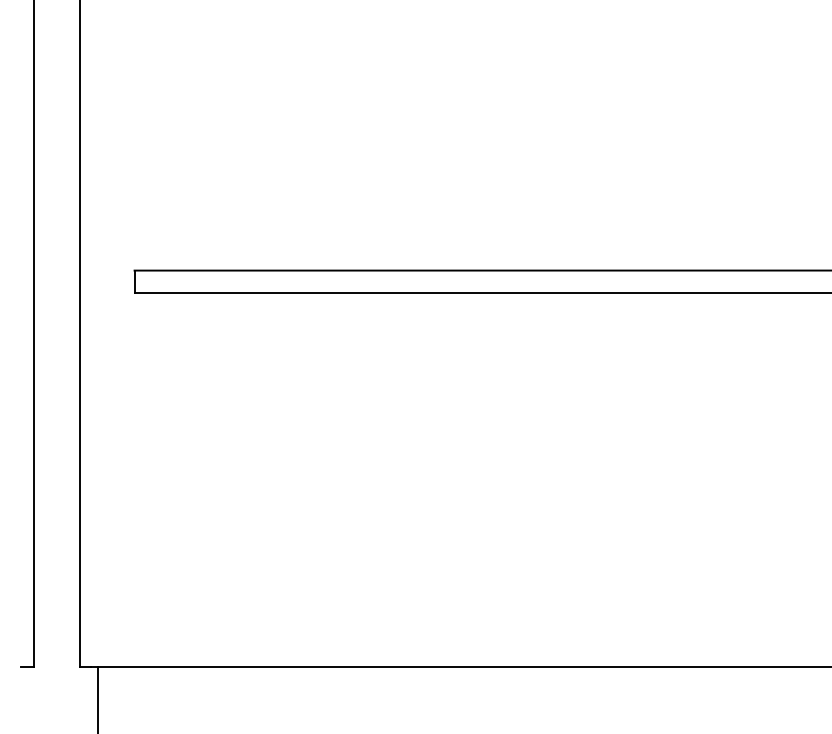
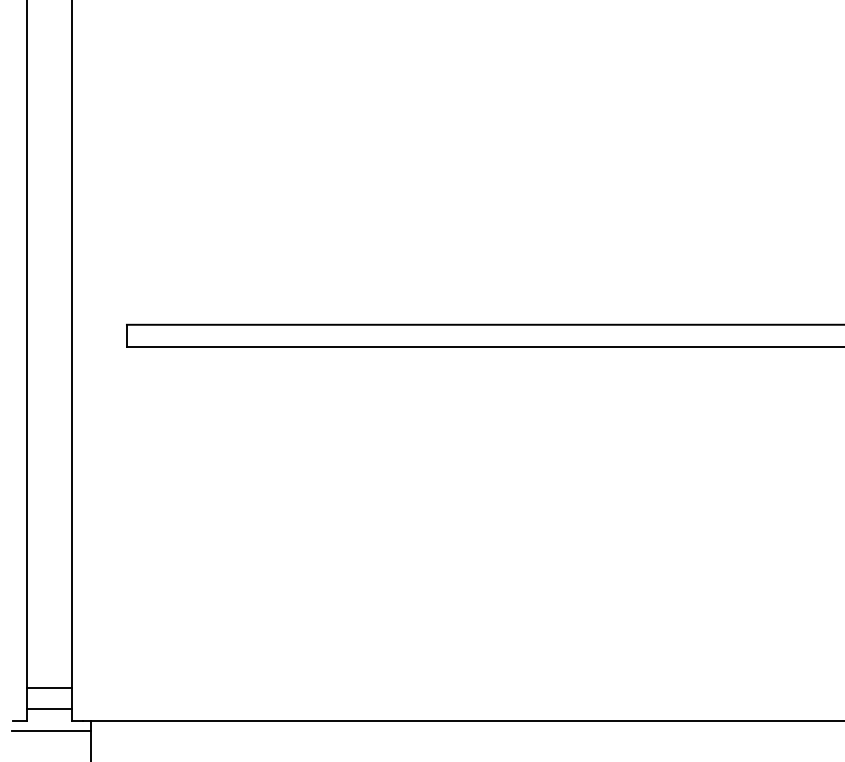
line: (56, 634) -> (48, 688), added
line: (56, 655) -> (48, 709), added
line: (58, 676) -> (50, 730), added

